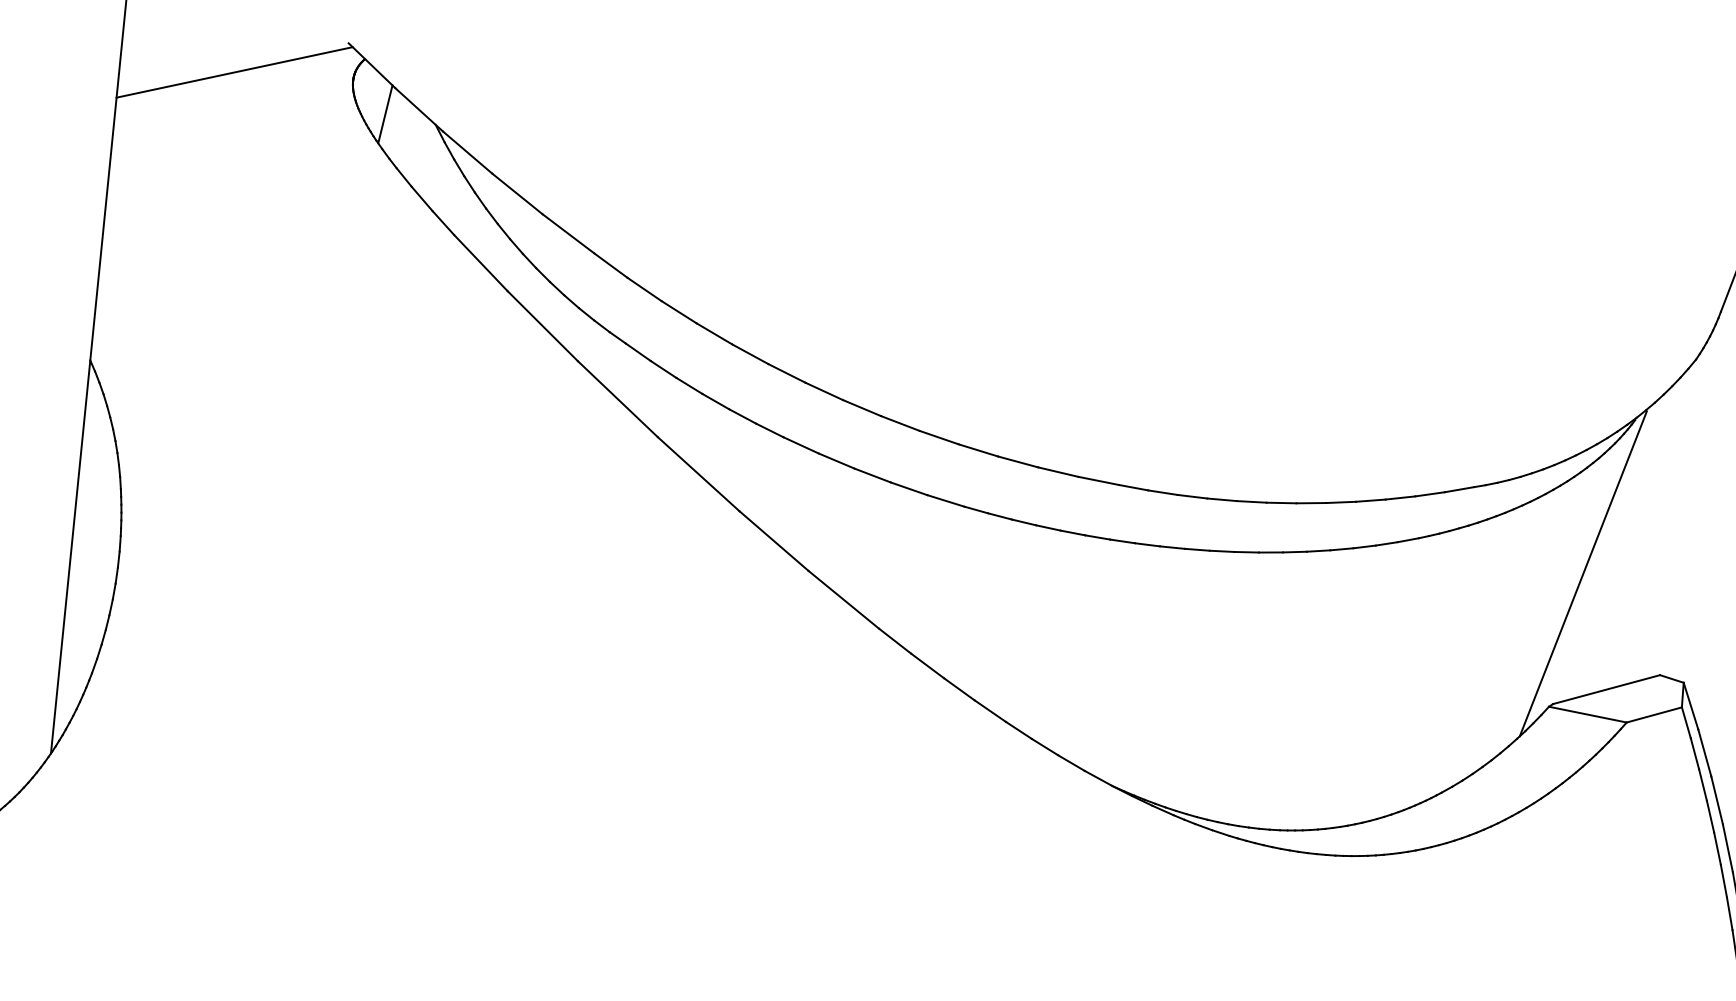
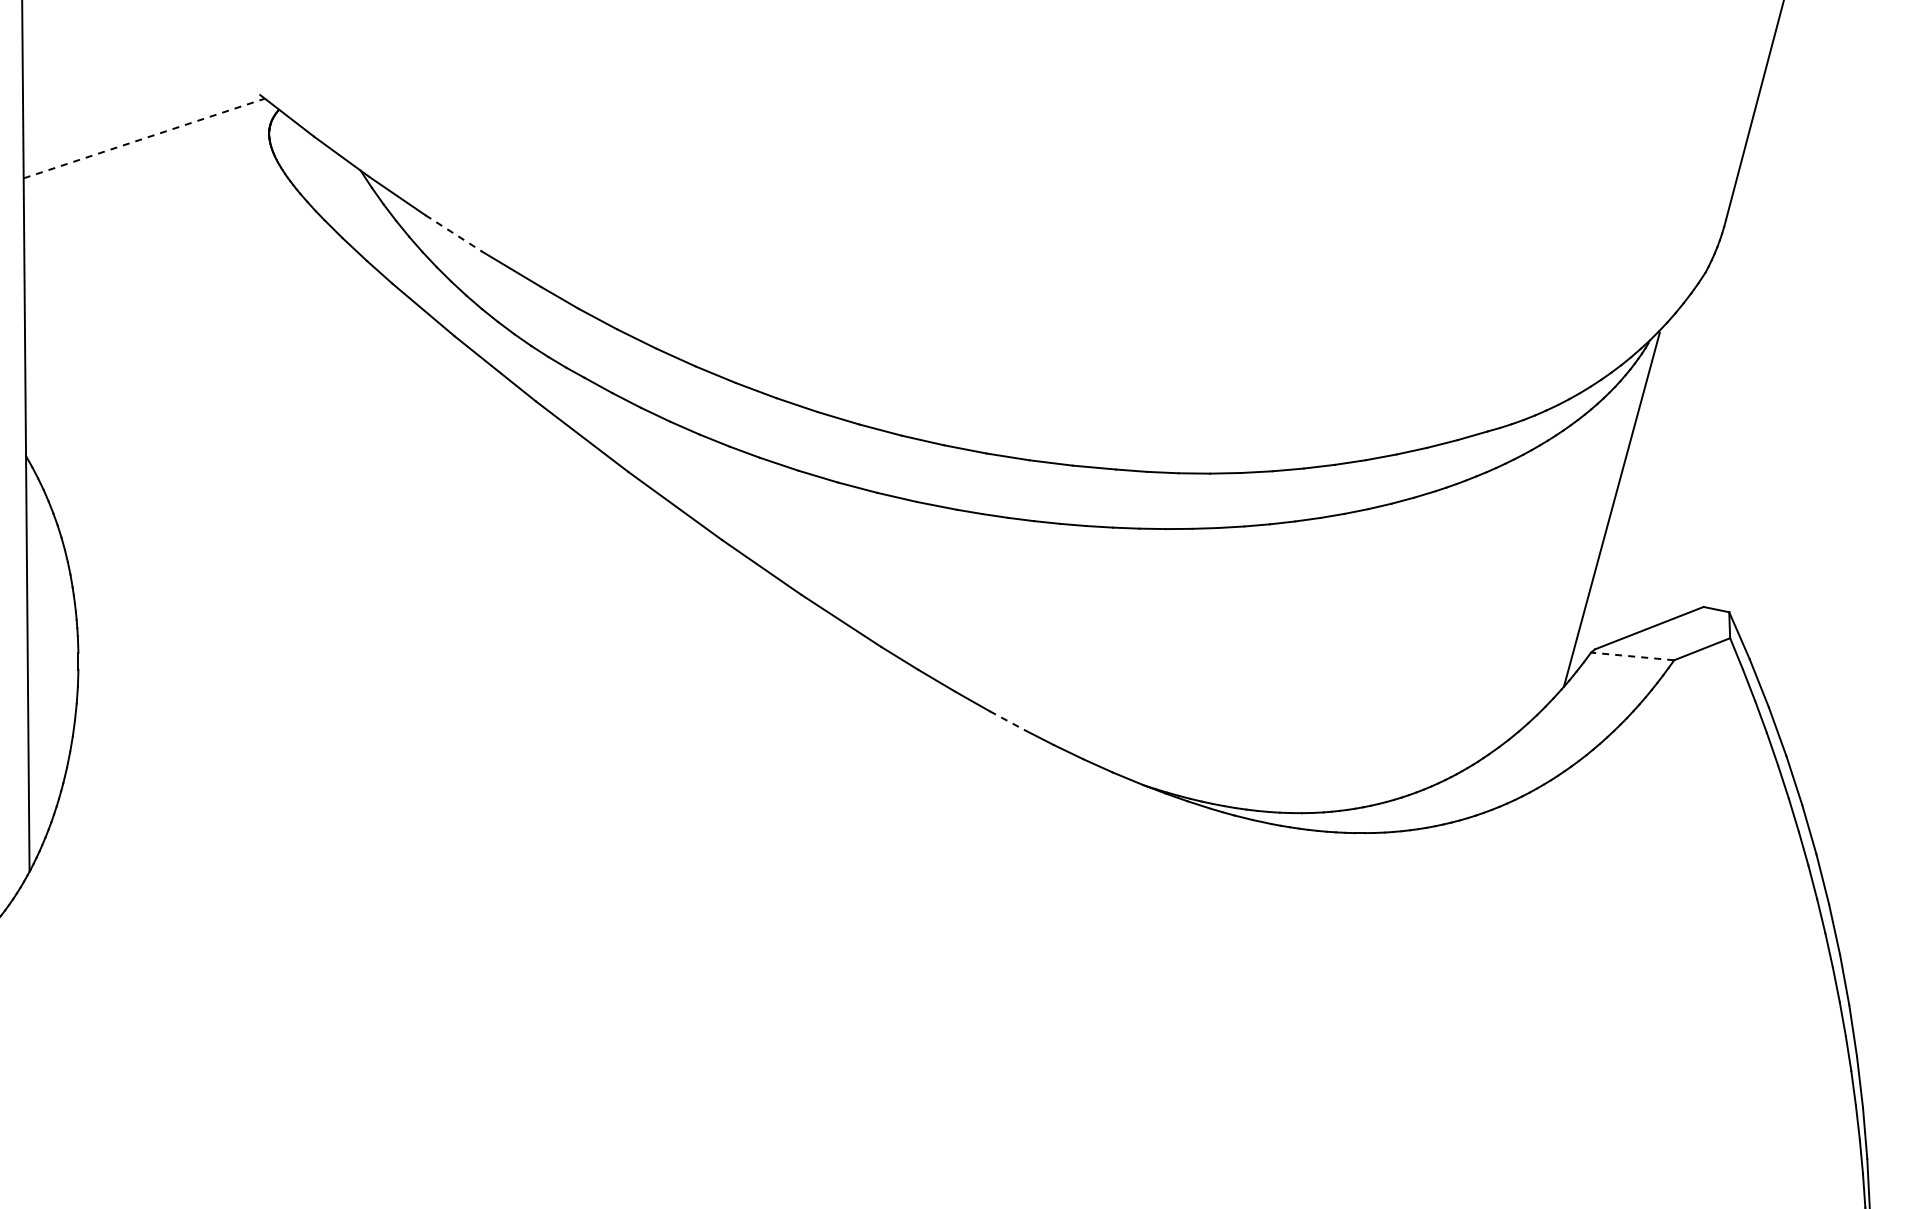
line: (234, 72) -> (144, 138), solid -> dashed
line: (385, 114) -> (306, 165), removed
line: (518, 194) -> (454, 233), solid -> dashed
line: (990, 710) -> (1007, 720), solid -> dashed
line: (1587, 714) -> (1632, 656), solid -> dashed

